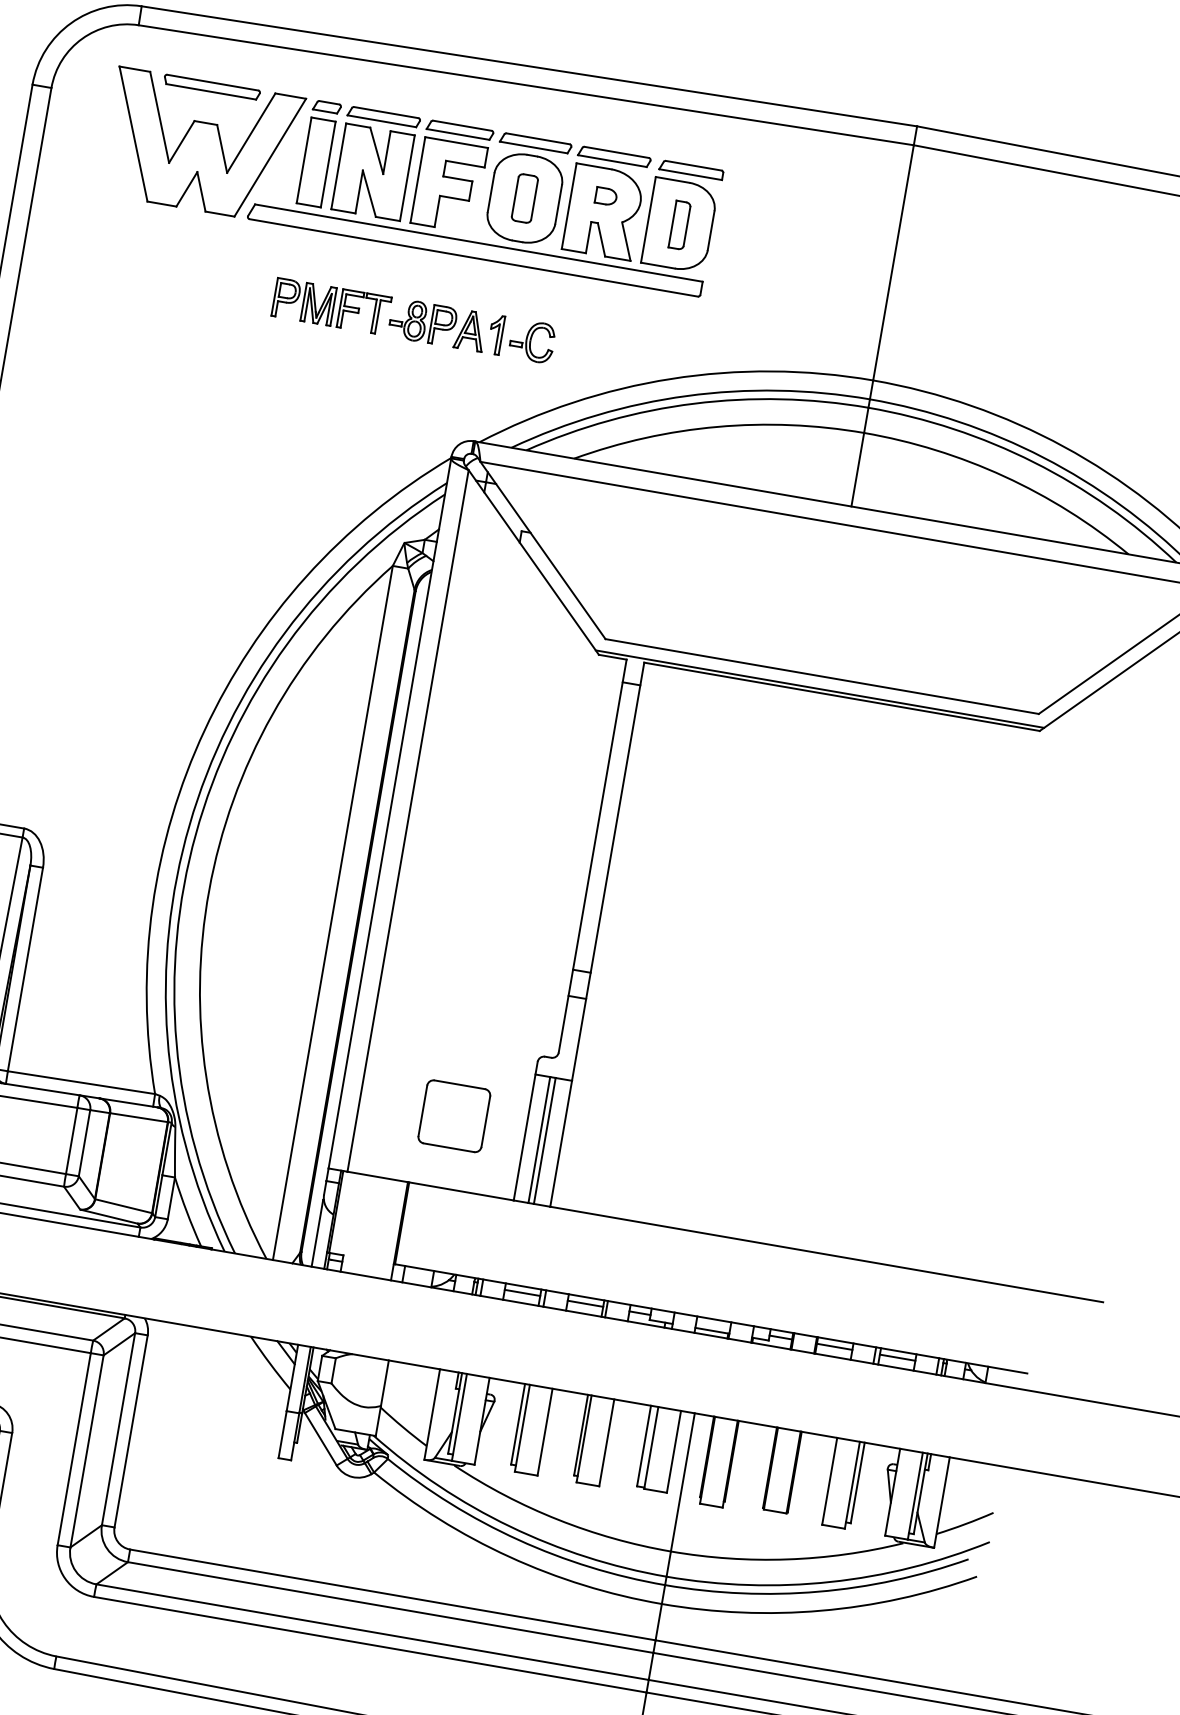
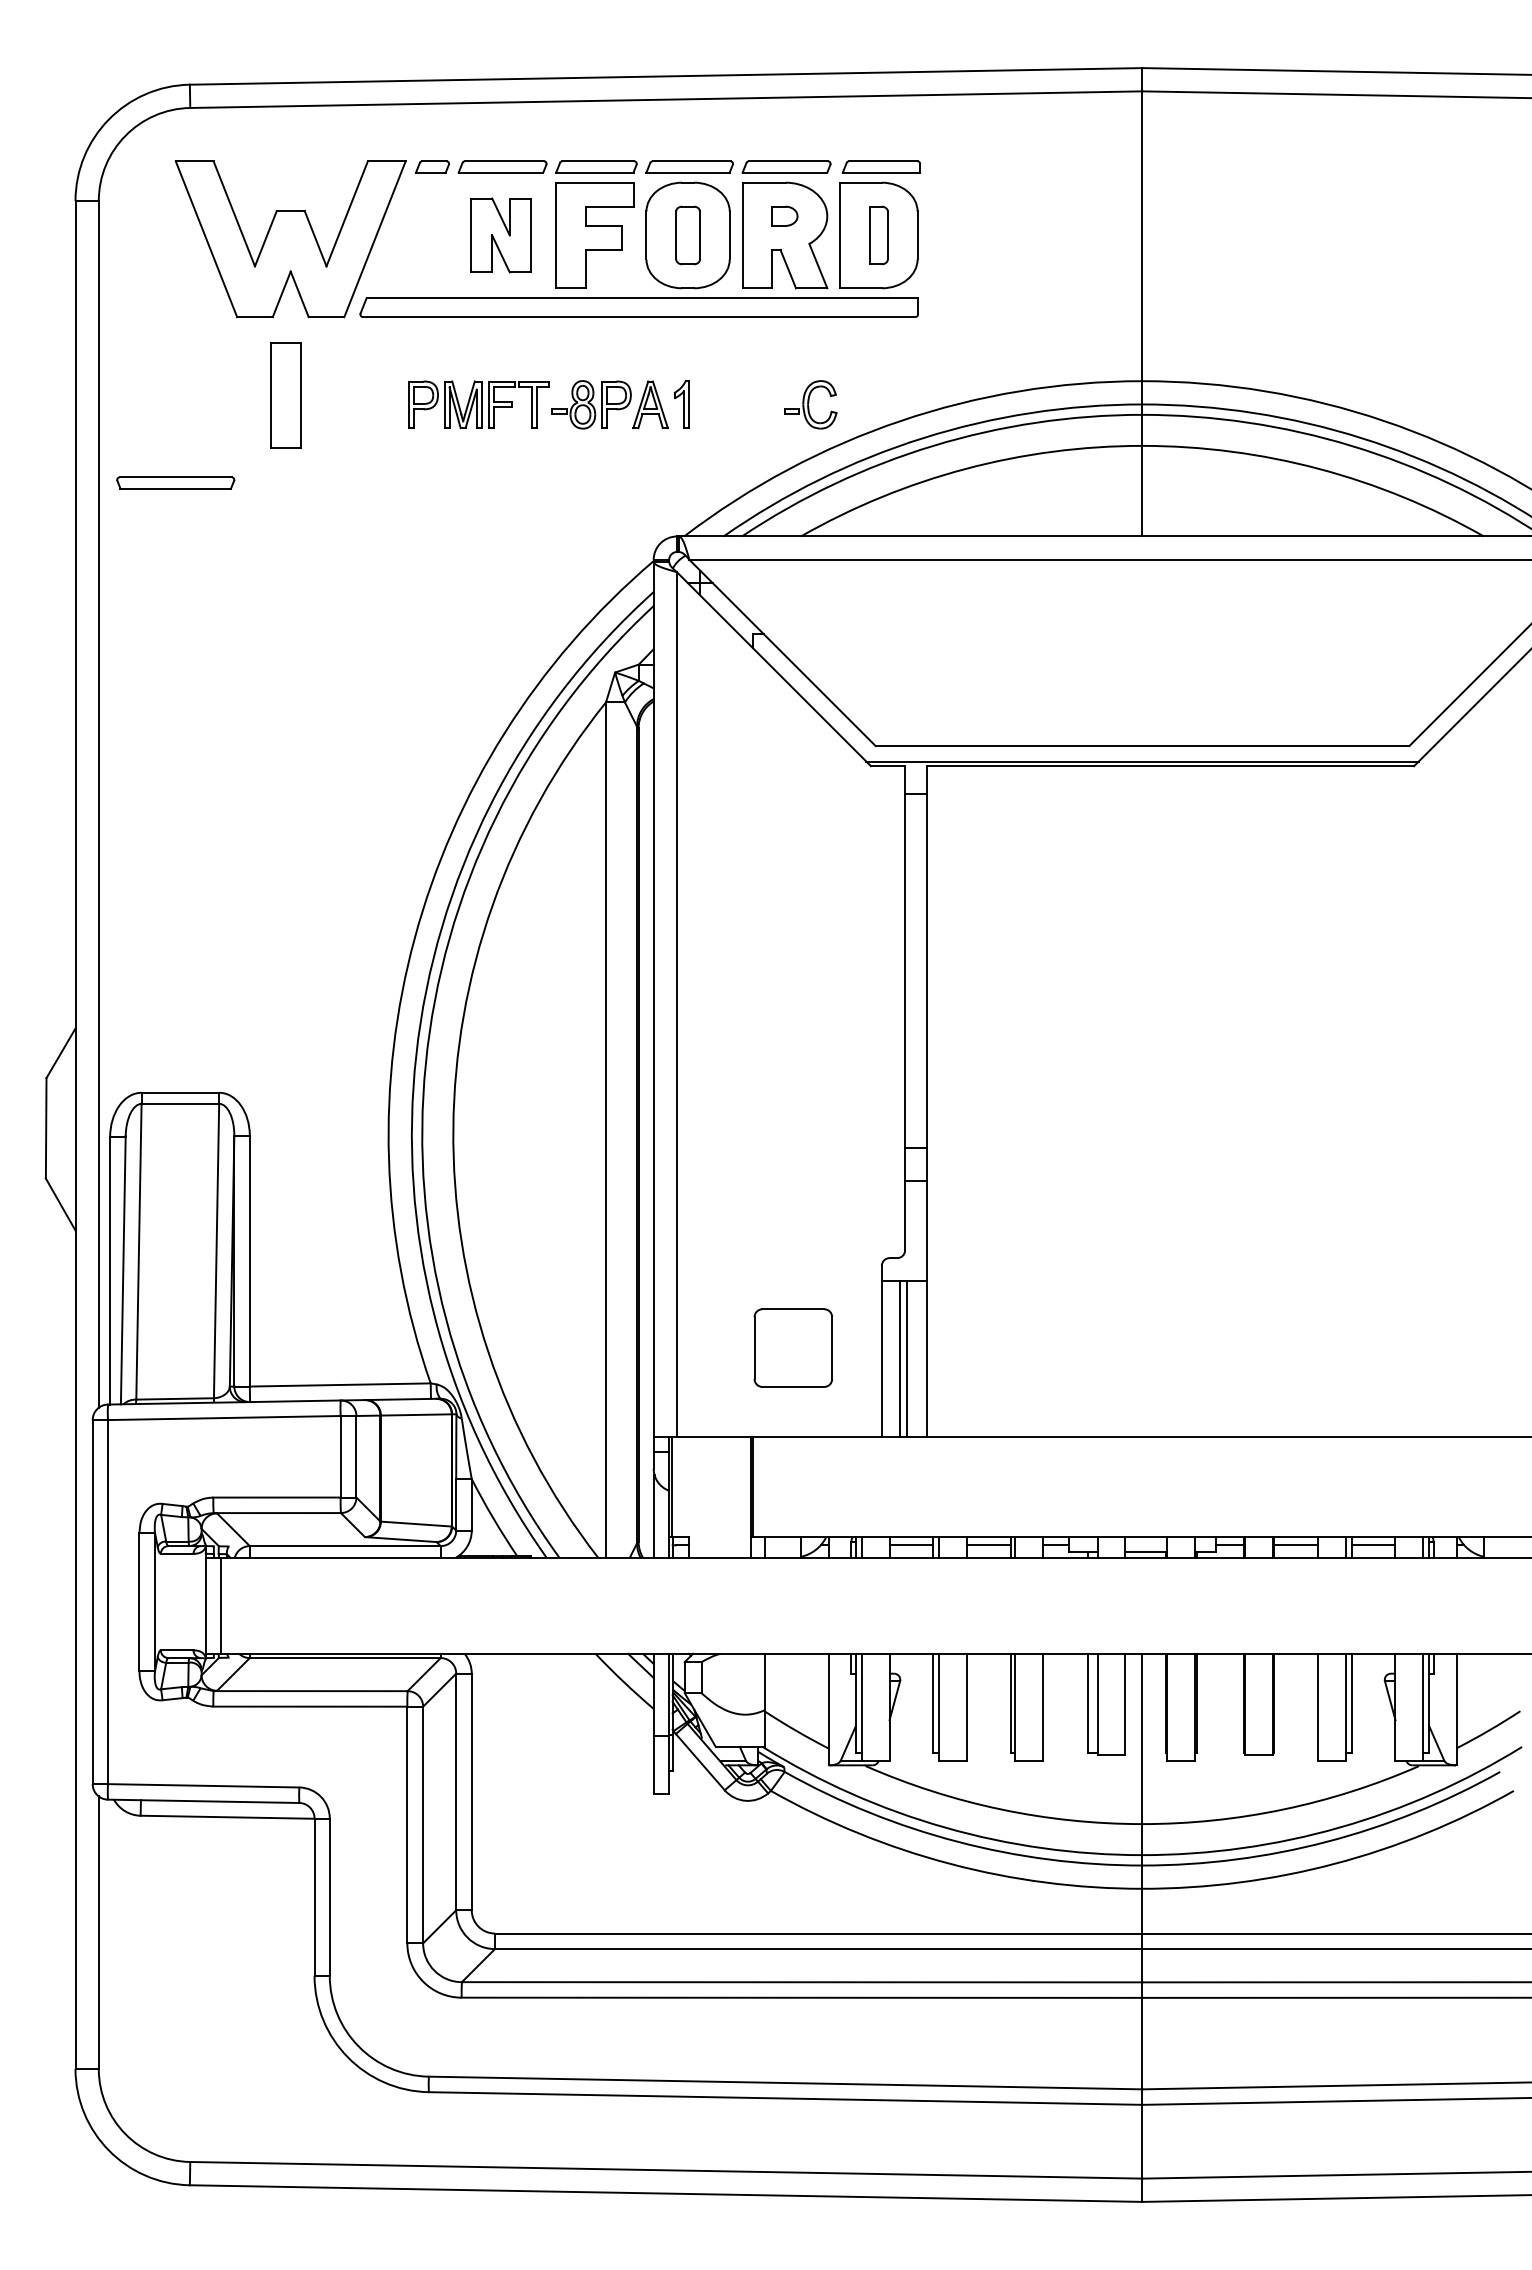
part: (211, 86) -> (175, 482), moved
part: (315, 162) -> (285, 395), moved
part: (372, 172) -> (500, 235), size x0.7
part: (532, 341) -> (810, 404), moved

